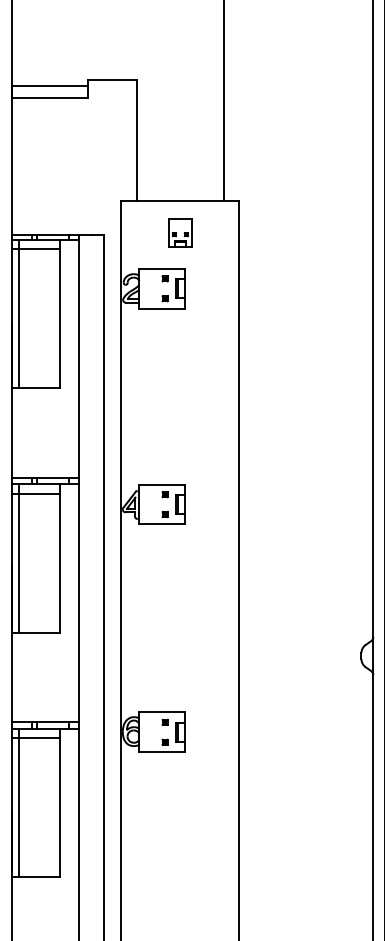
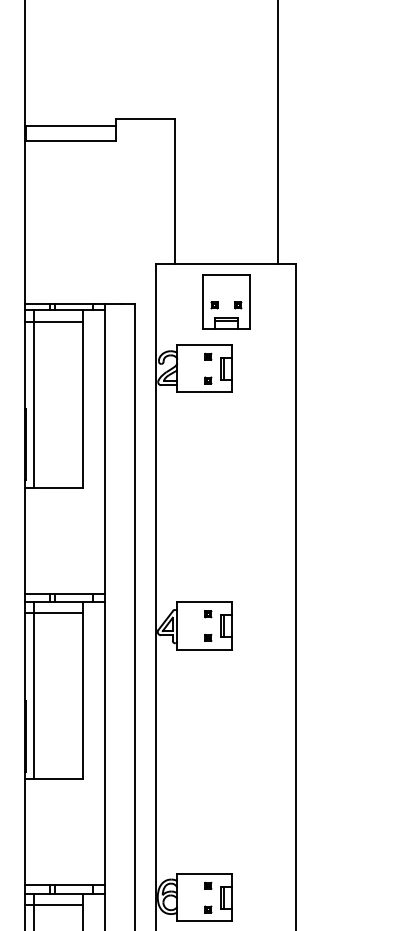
part: (180, 232) -> (226, 301), size x1.67

